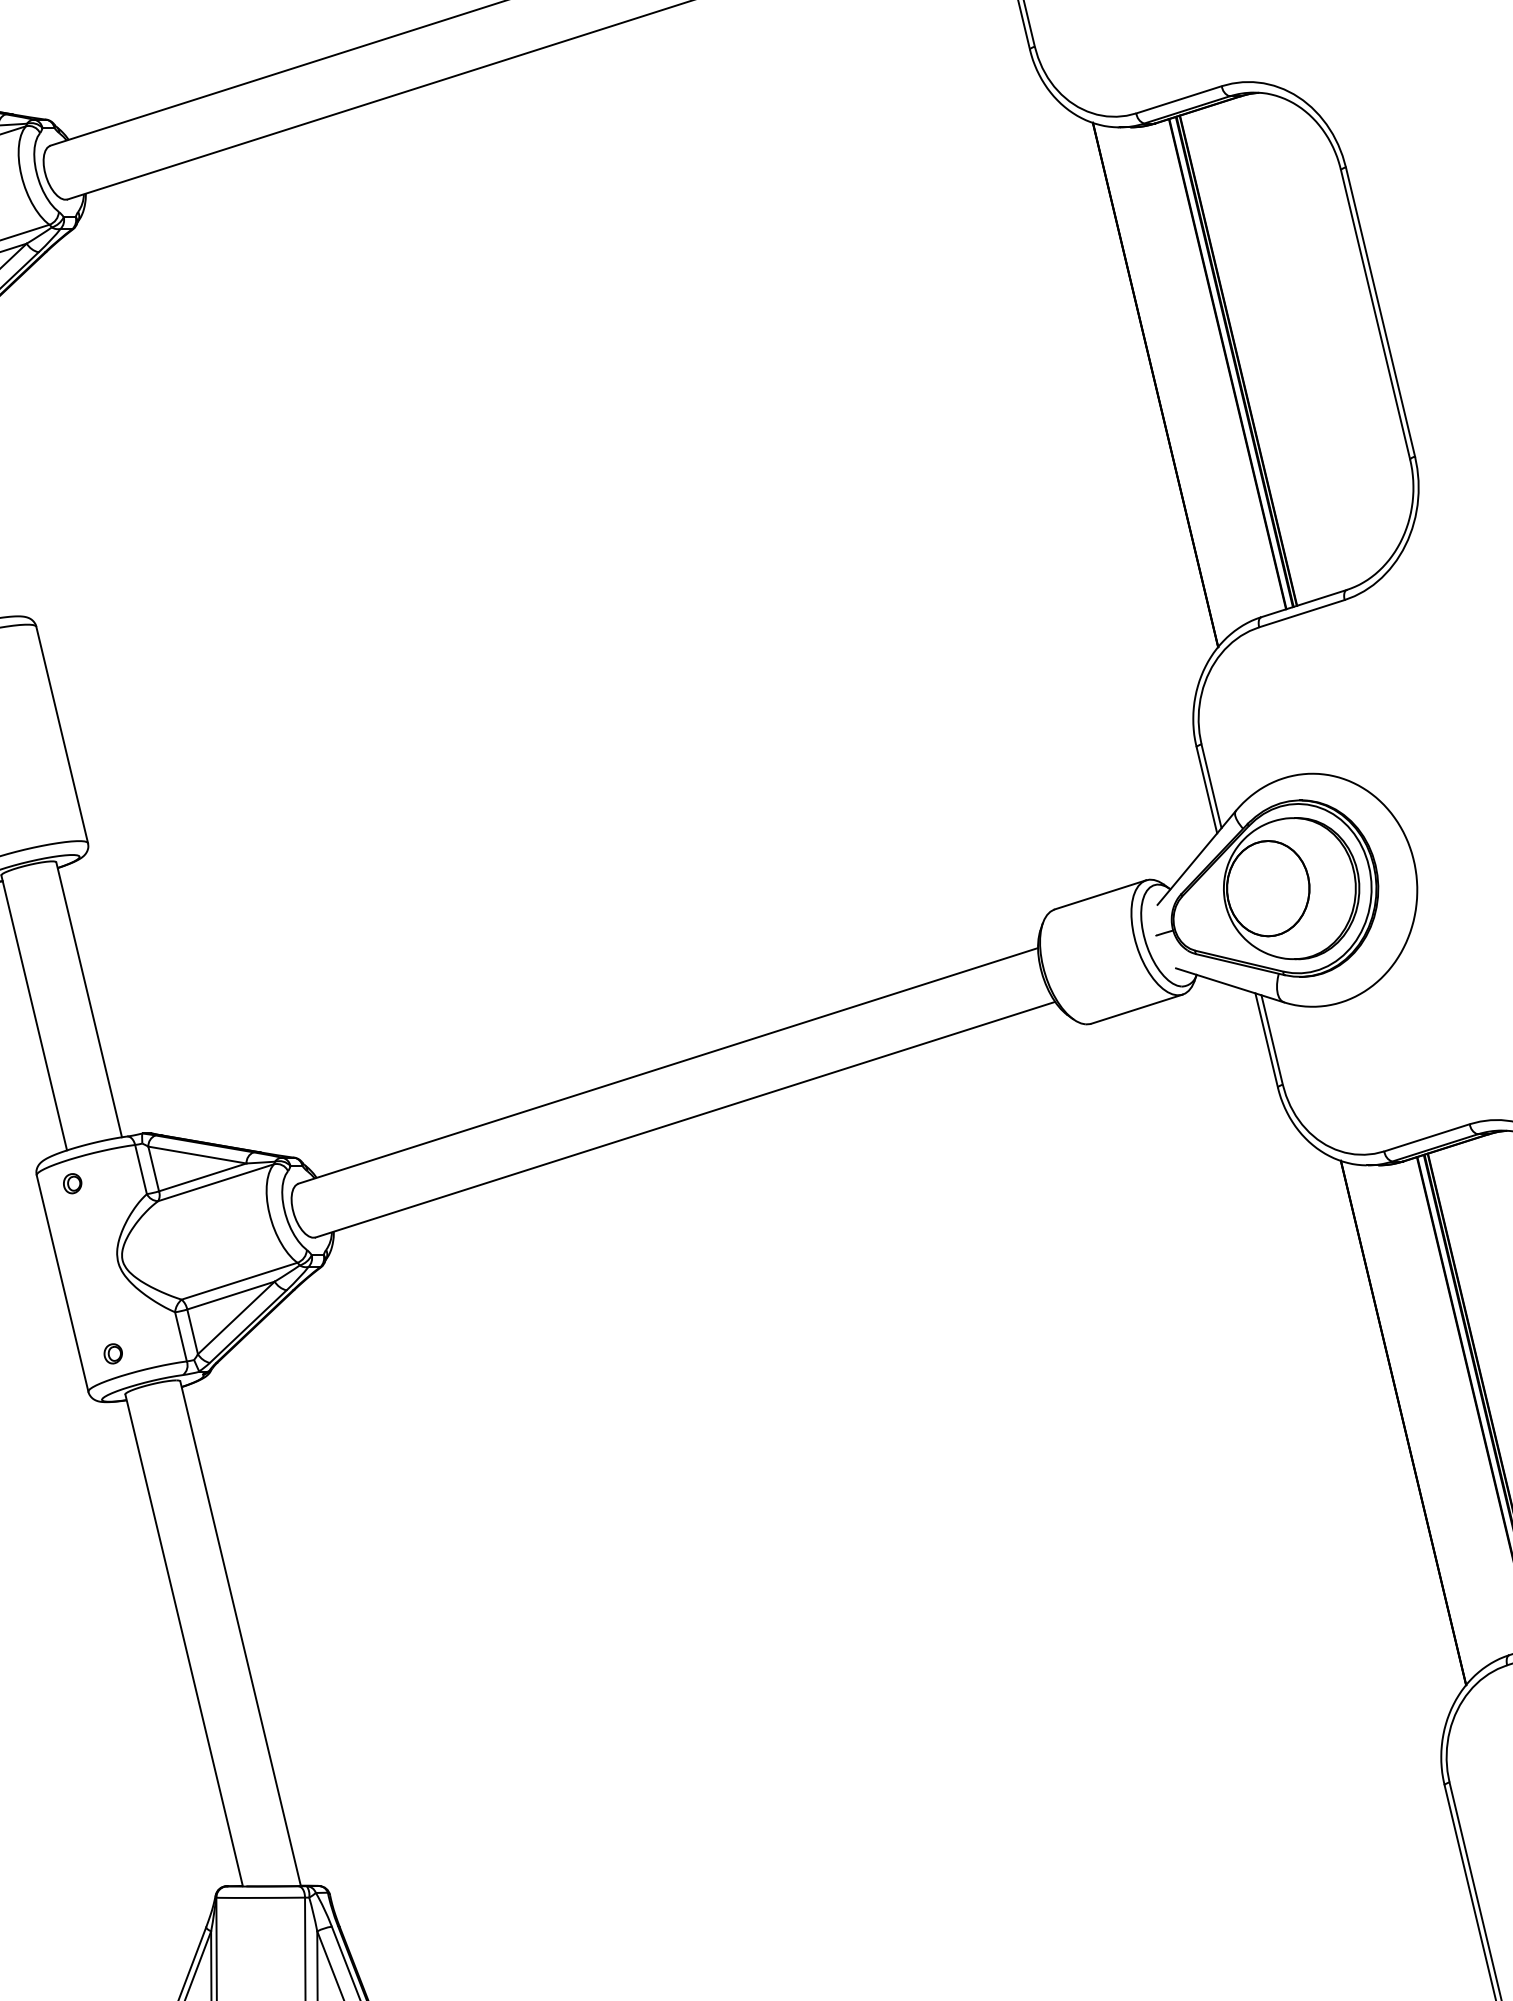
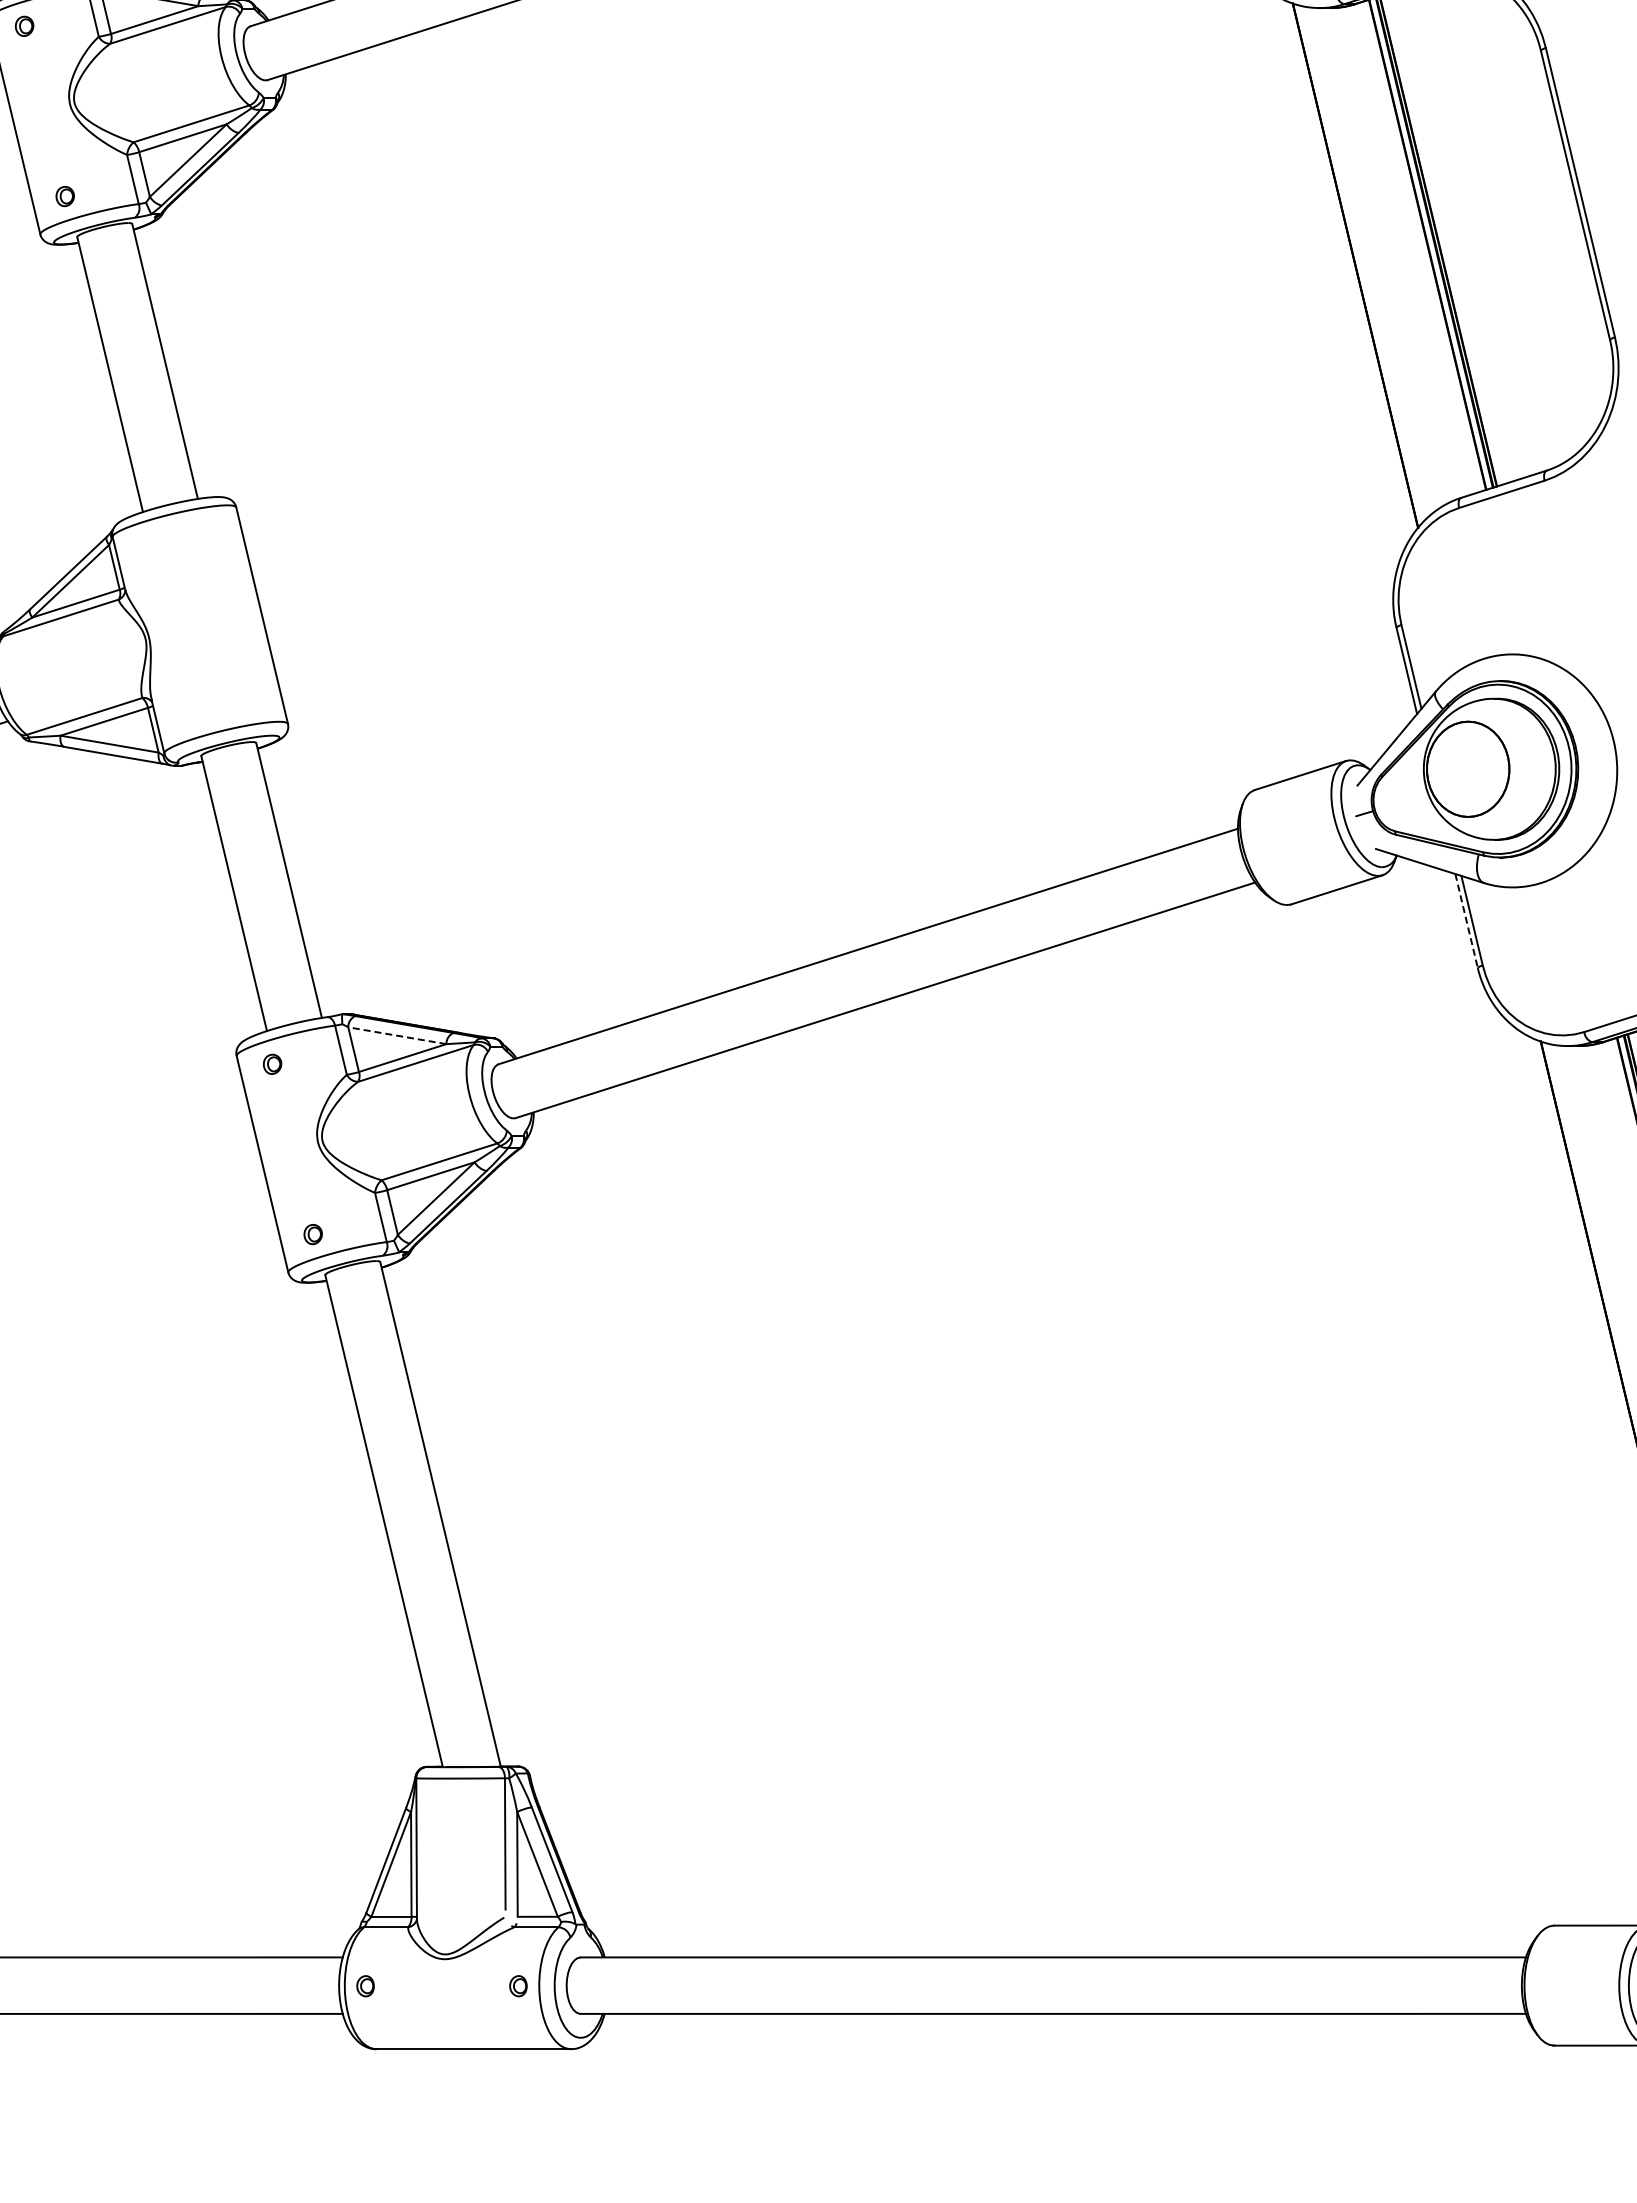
line: (1266, 1040) -> (1466, 921), solid -> dashed
line: (197, 1154) -> (397, 1035), solid -> dashed

